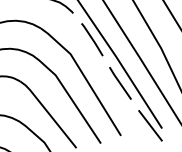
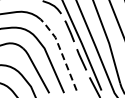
line: (82, 75) -> (60, 51), solid -> dashed

